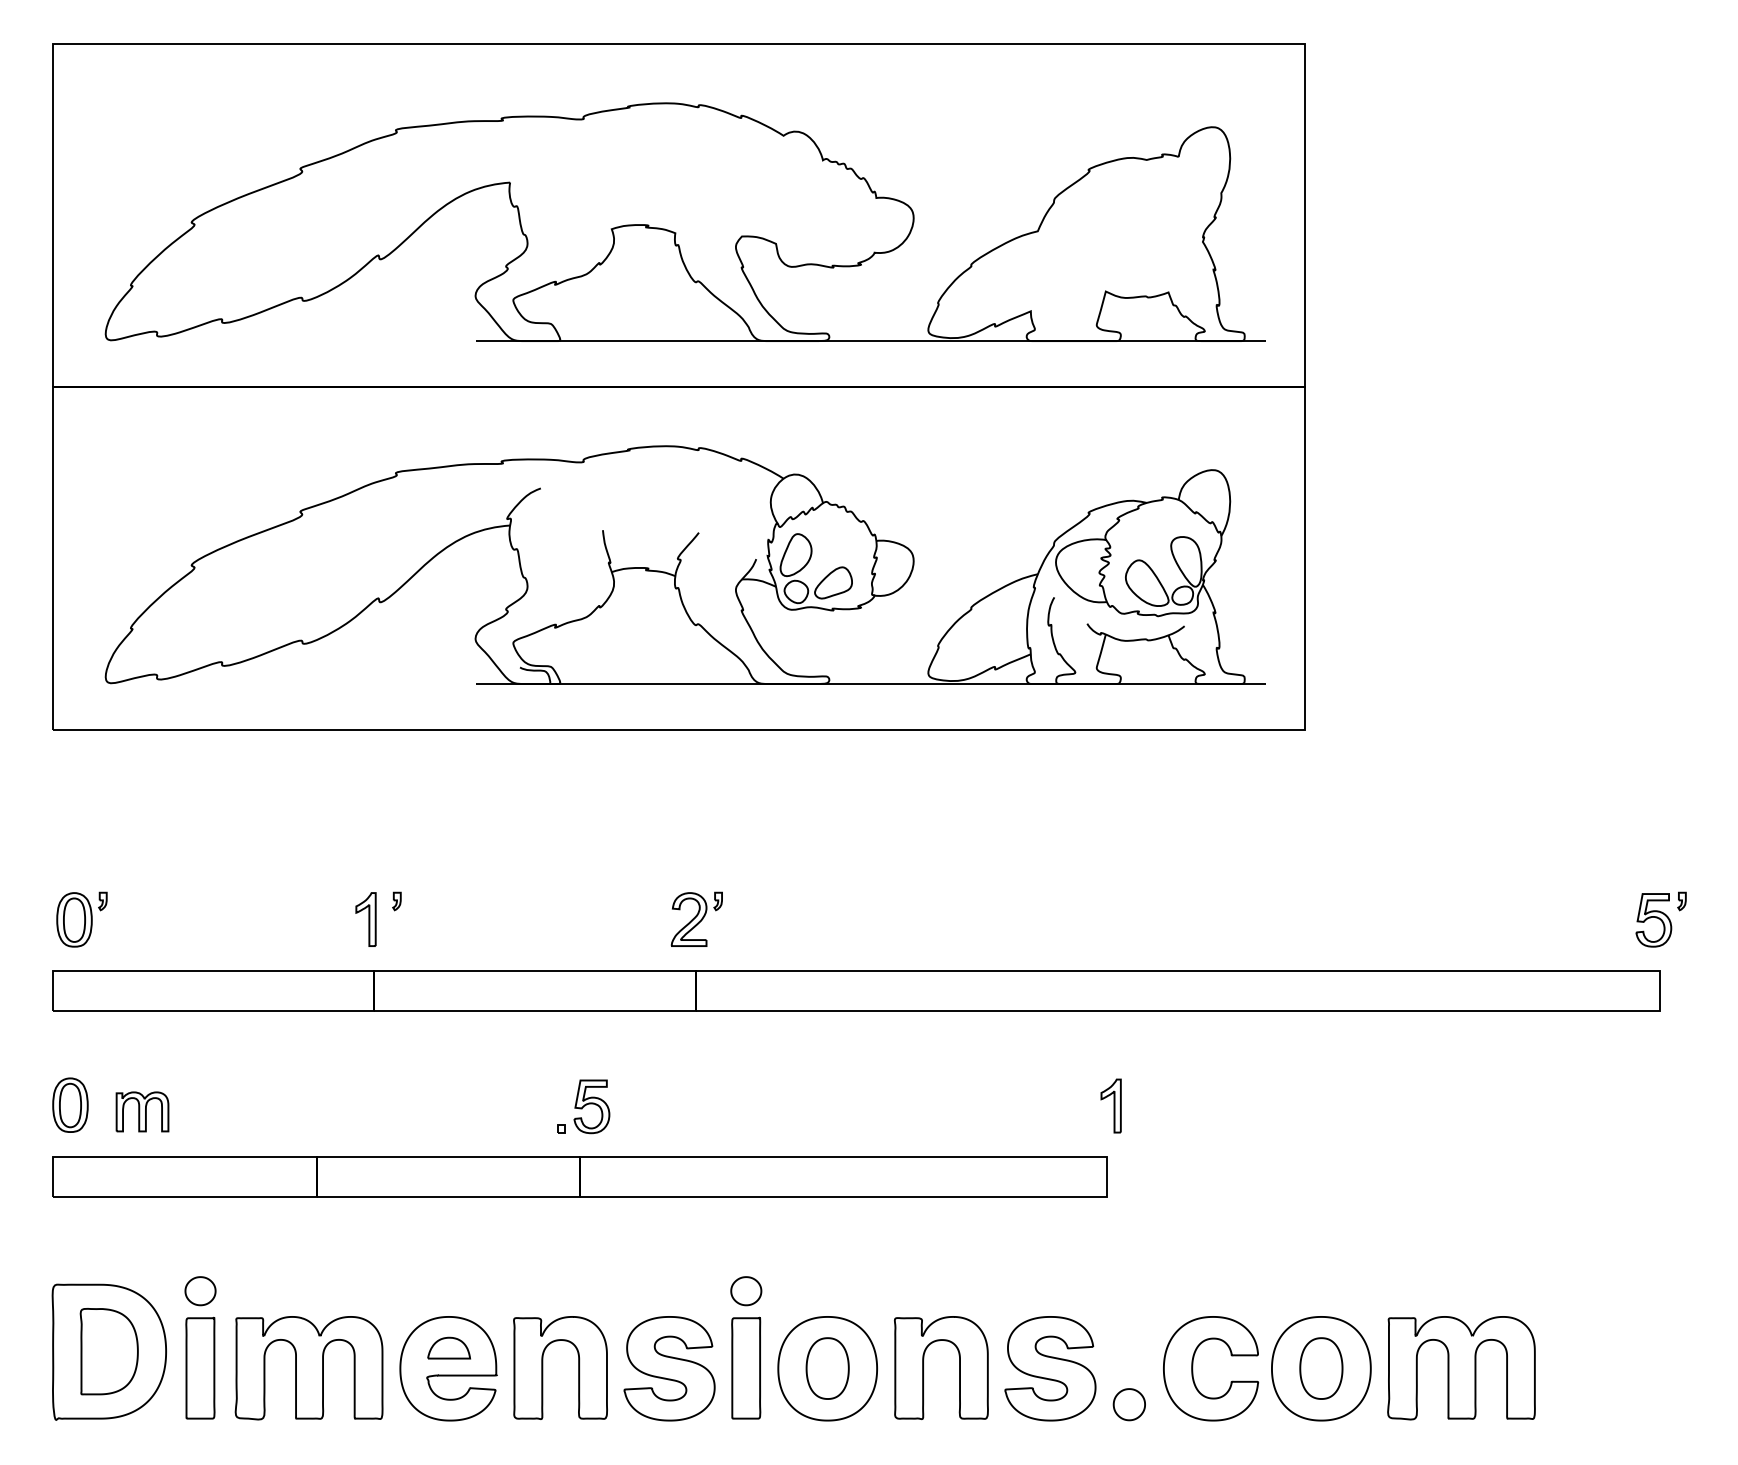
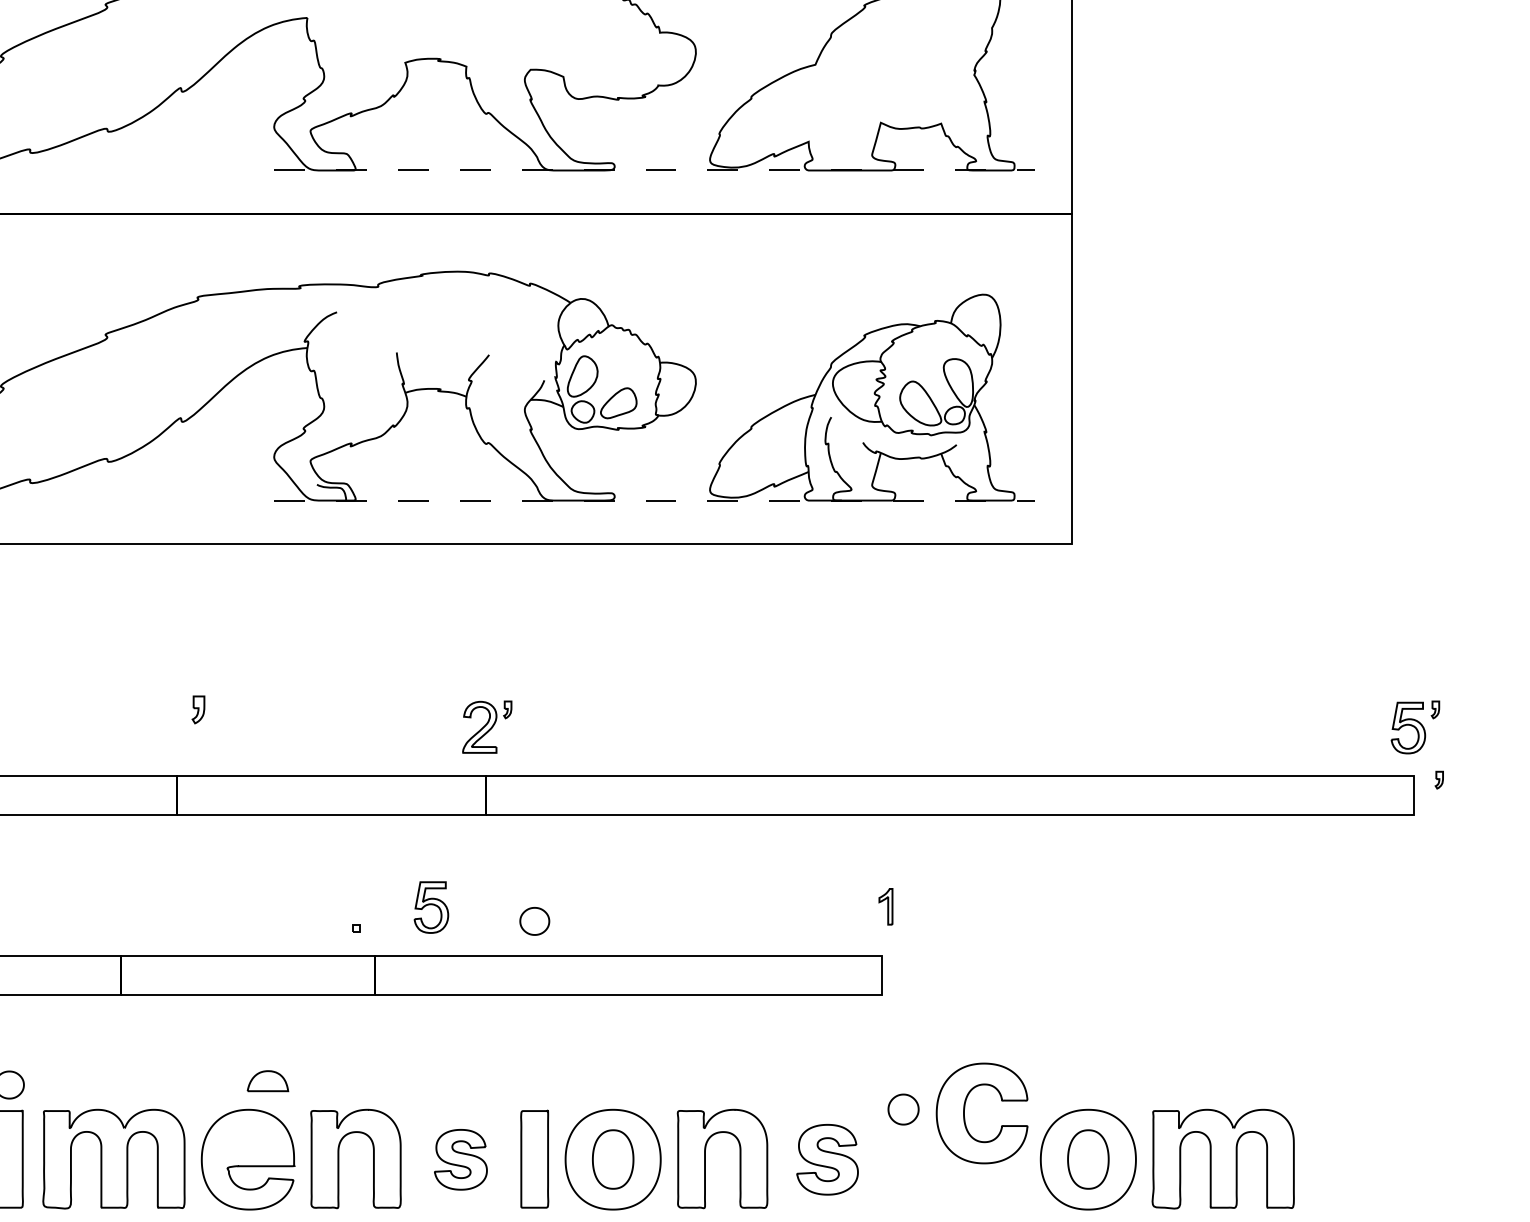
line: (870, 341) -> (654, 170), solid -> dashed
line: (870, 684) -> (654, 501), solid -> dashed
part: (396, 901) -> (198, 709), size x1.6
part: (365, 919) -> (168, 727), removed
part: (1685, 974) -> (1438, 780), added
part: (1110, 1105) -> (885, 906), size x0.7
part: (591, 1106) -> (431, 907), moved
part: (746, 1291) -> (534, 921), moved
part: (448, 1347) -> (267, 1080), moved
part: (669, 1368) -> (460, 1159), size x0.6
part: (1050, 1368) -> (827, 1159), size x0.7
part: (1193, 1368) -> (965, 1113), moved
part: (1128, 1404) -> (902, 1109), moved

